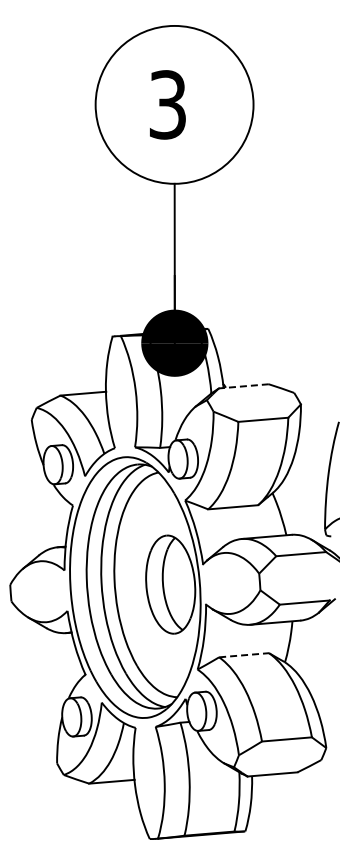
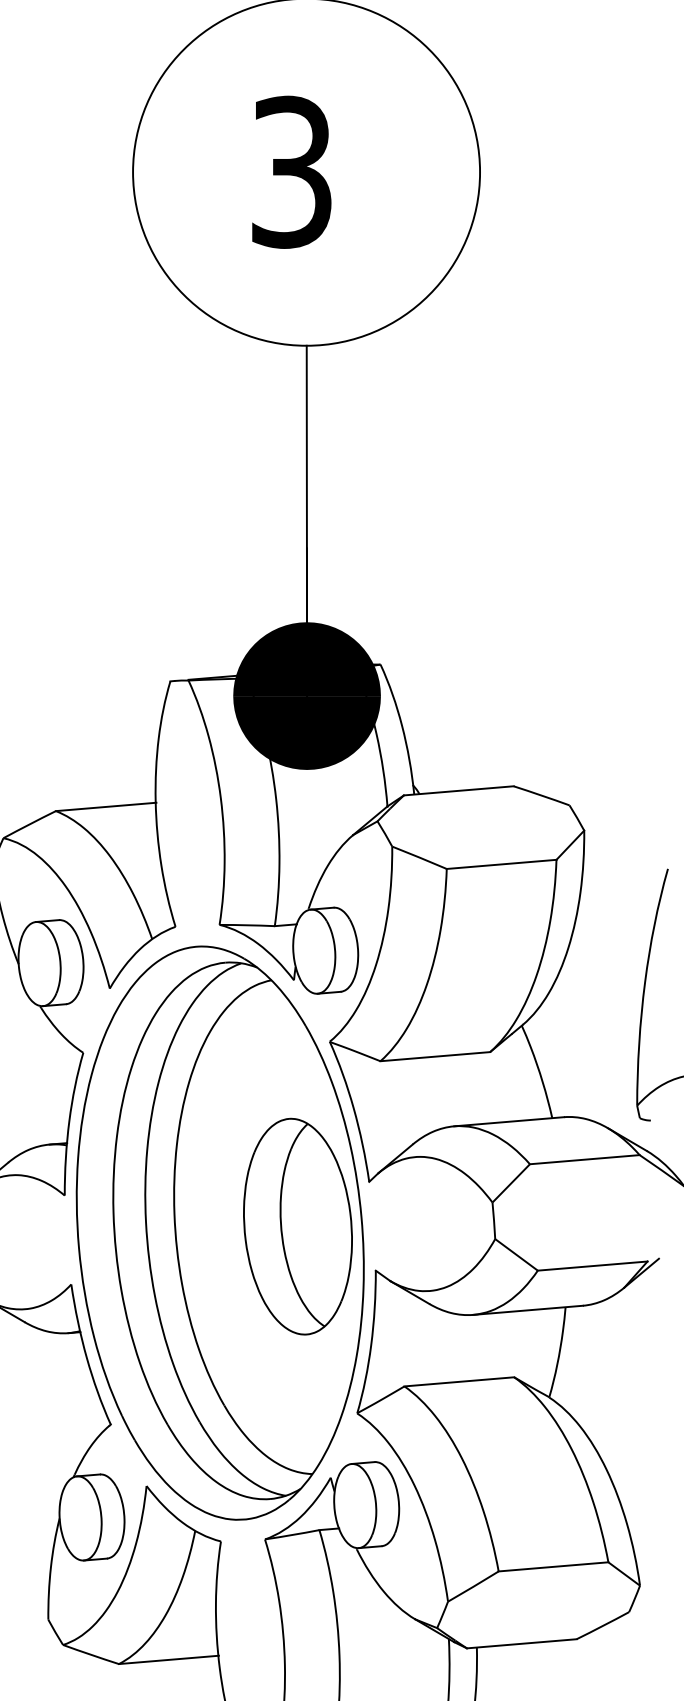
line: (243, 386) -> (457, 791), dashed -> solid
line: (244, 655) -> (460, 1382), dashed -> solid

